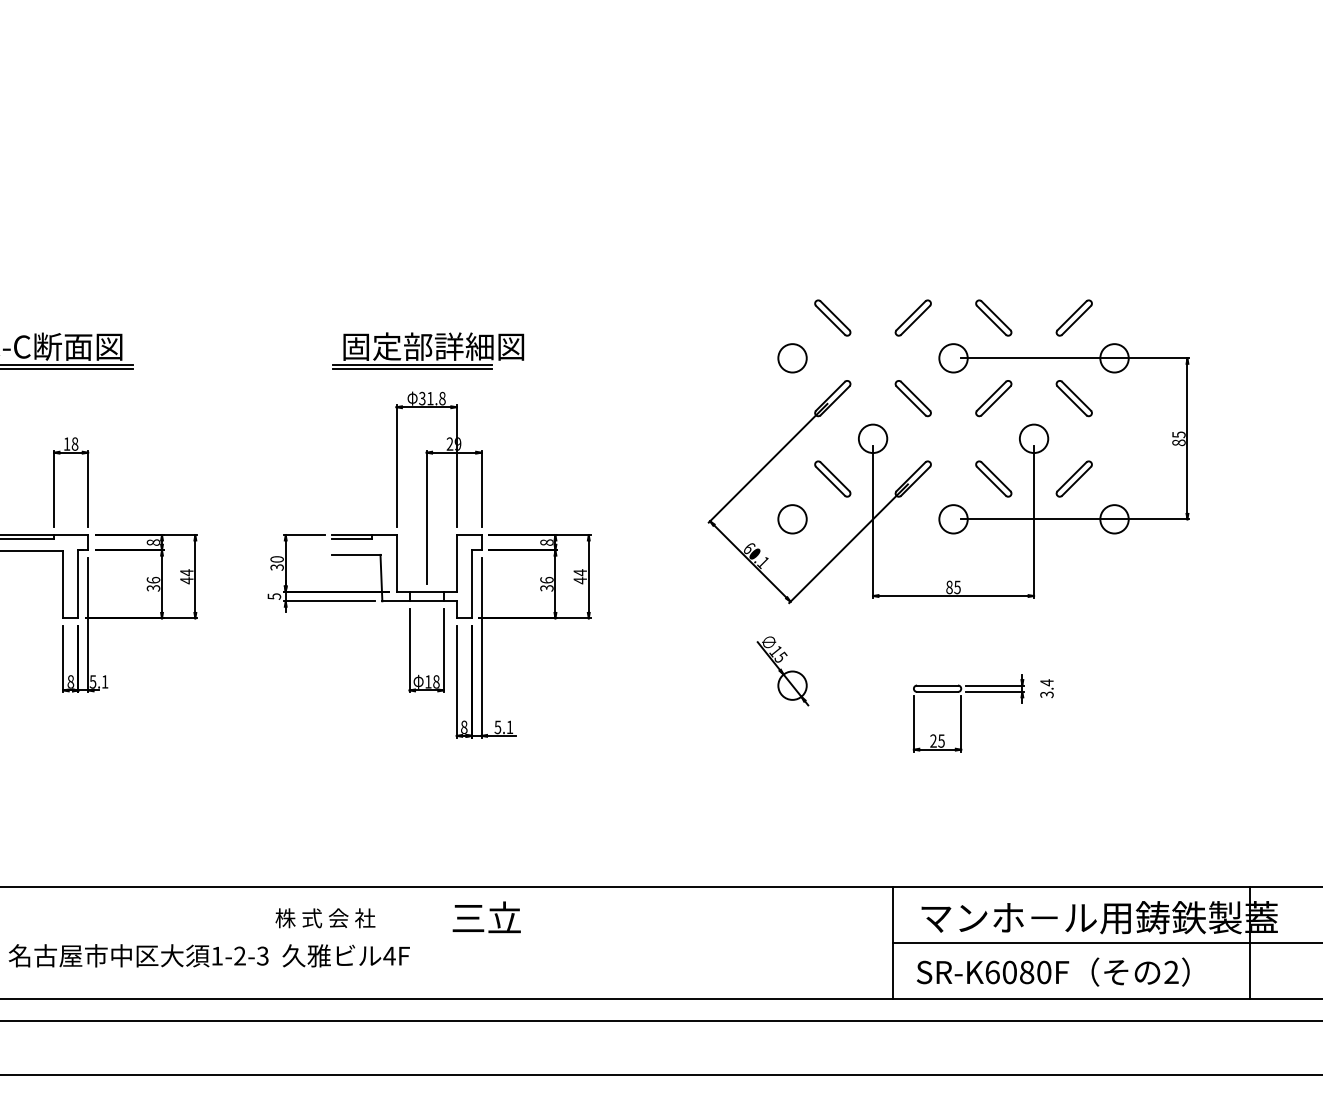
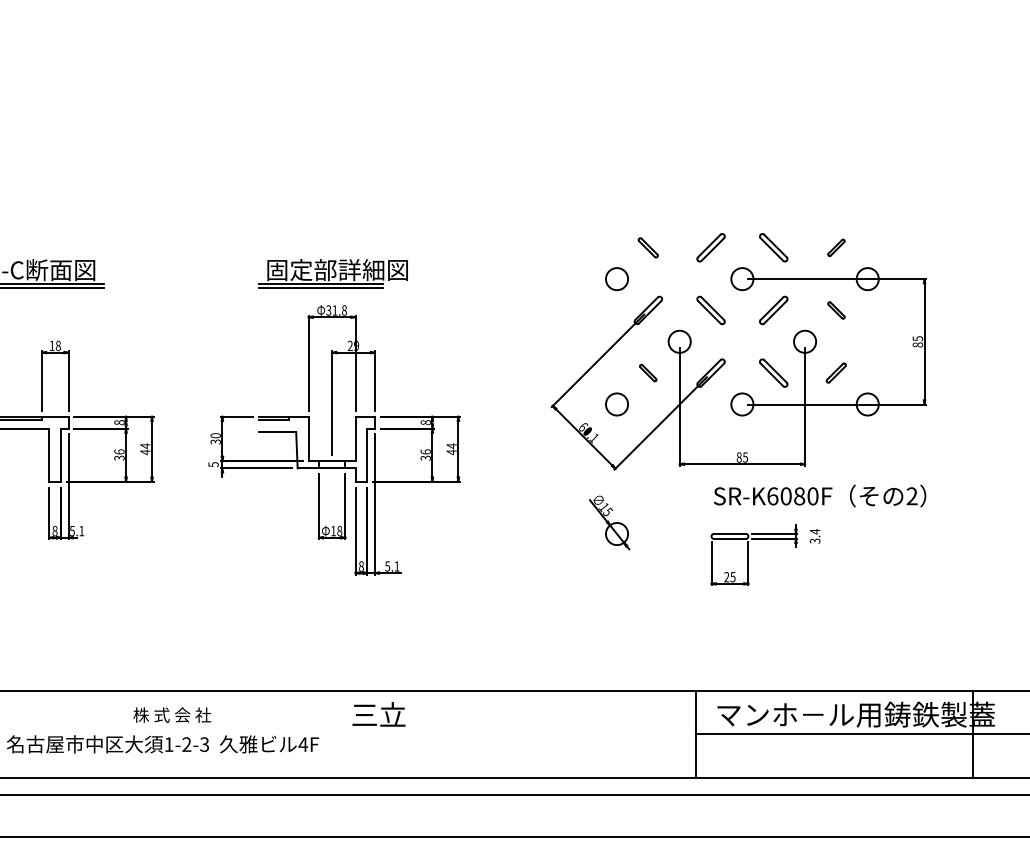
part: (831, 317) -> (647, 247), size x0.7
part: (1074, 317) -> (836, 247), size x0.6
part: (1074, 398) -> (836, 310), size x0.6
part: (831, 478) -> (647, 372), size x0.6
part: (1073, 478) -> (835, 372), size x0.7
text: (325, 917) -> (172, 714), moved
text: (1053, 971) -> (820, 495), moved

